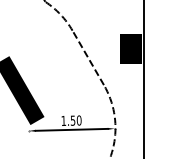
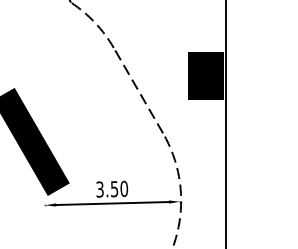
text: (63, 120) -> (99, 188), 1.50 -> 3.50

